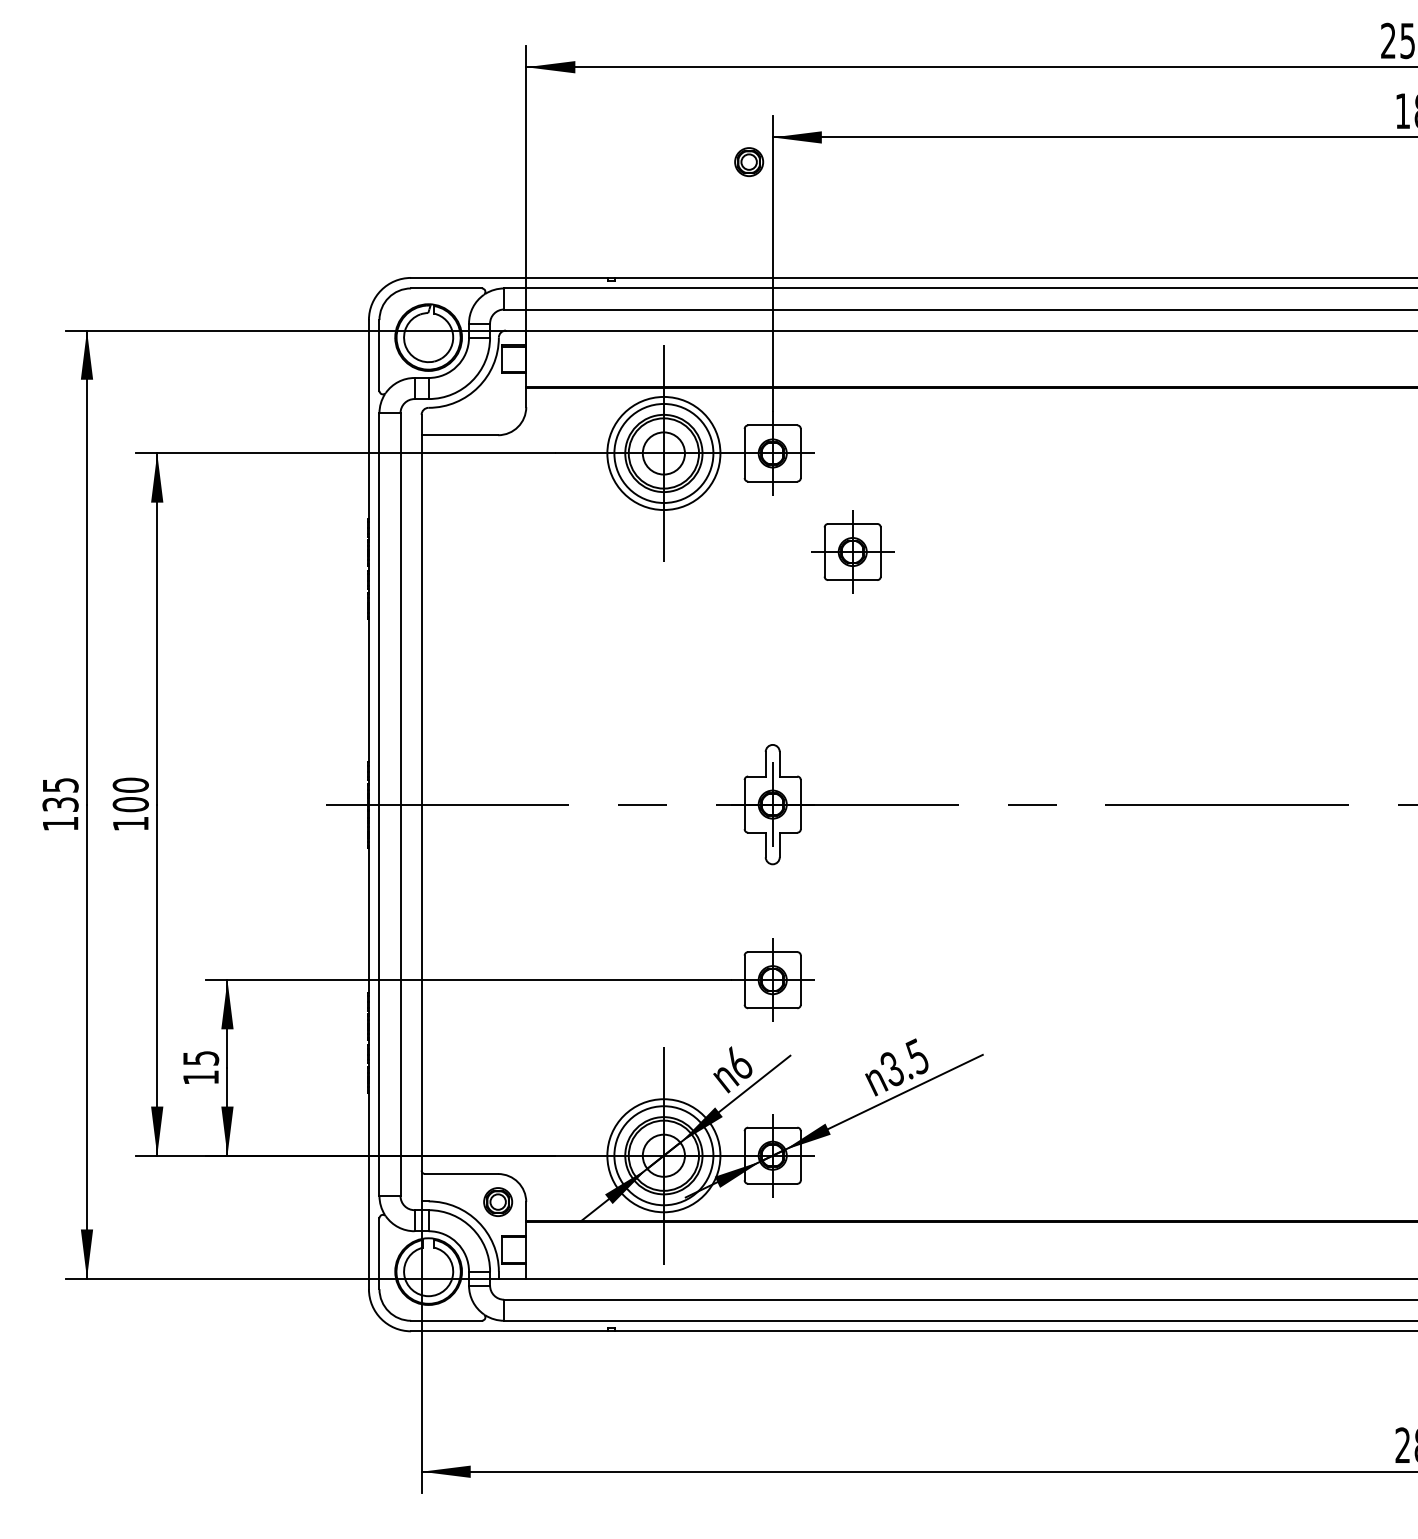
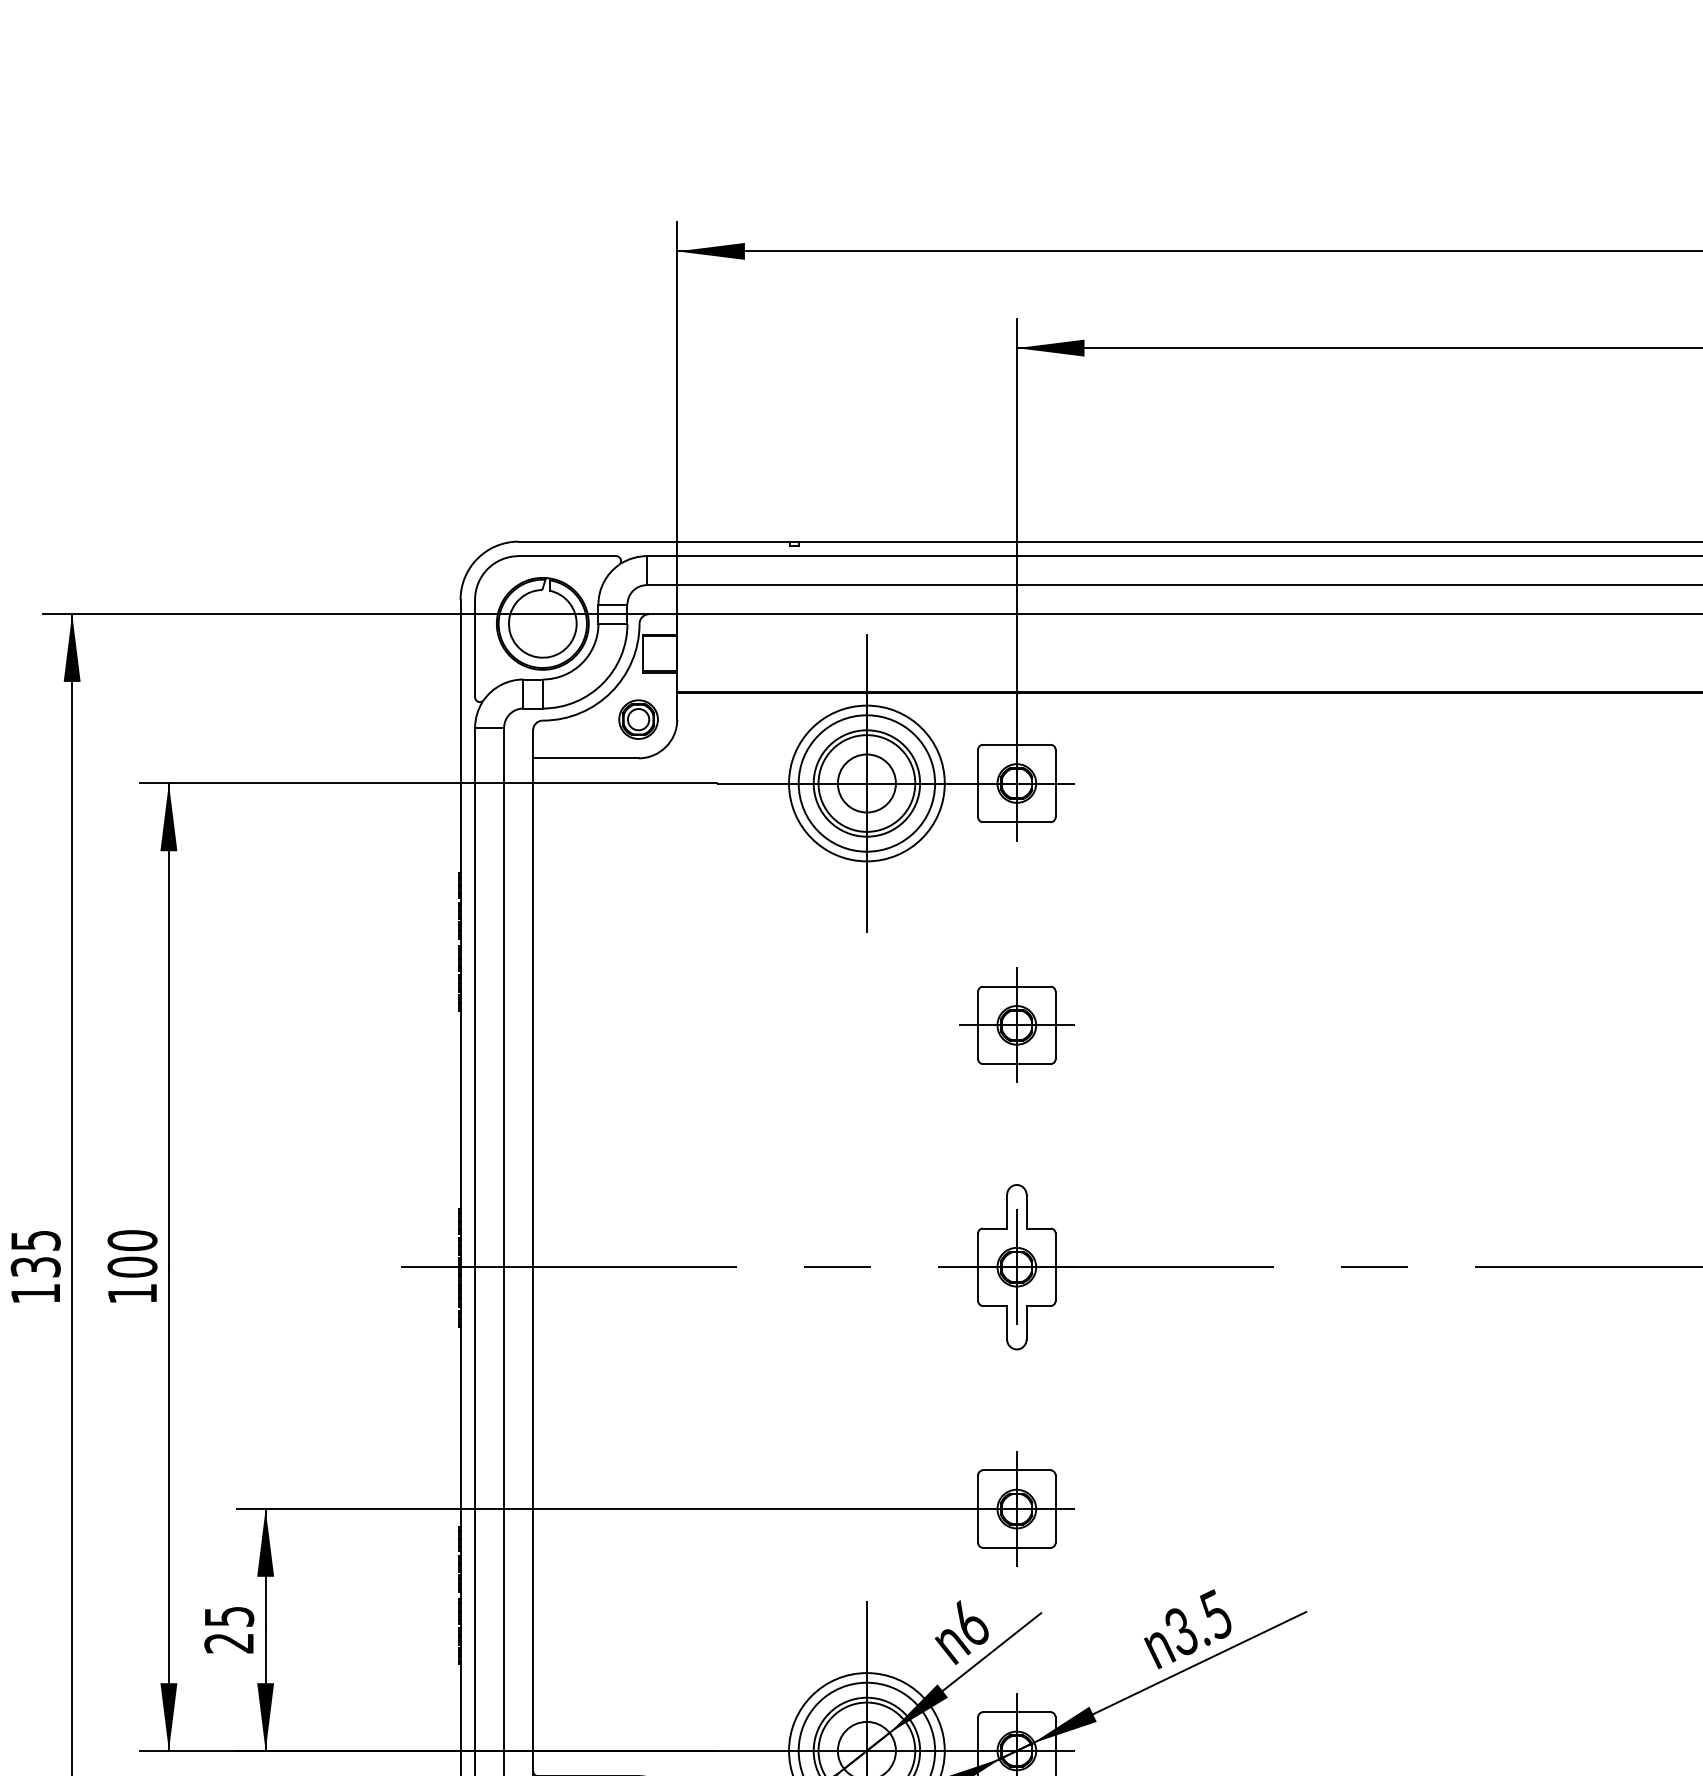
part: (749, 162) -> (639, 720), moved
part: (852, 551) -> (1016, 1024), moved
text: (200, 1077) -> (228, 1643), 15 -> 25

